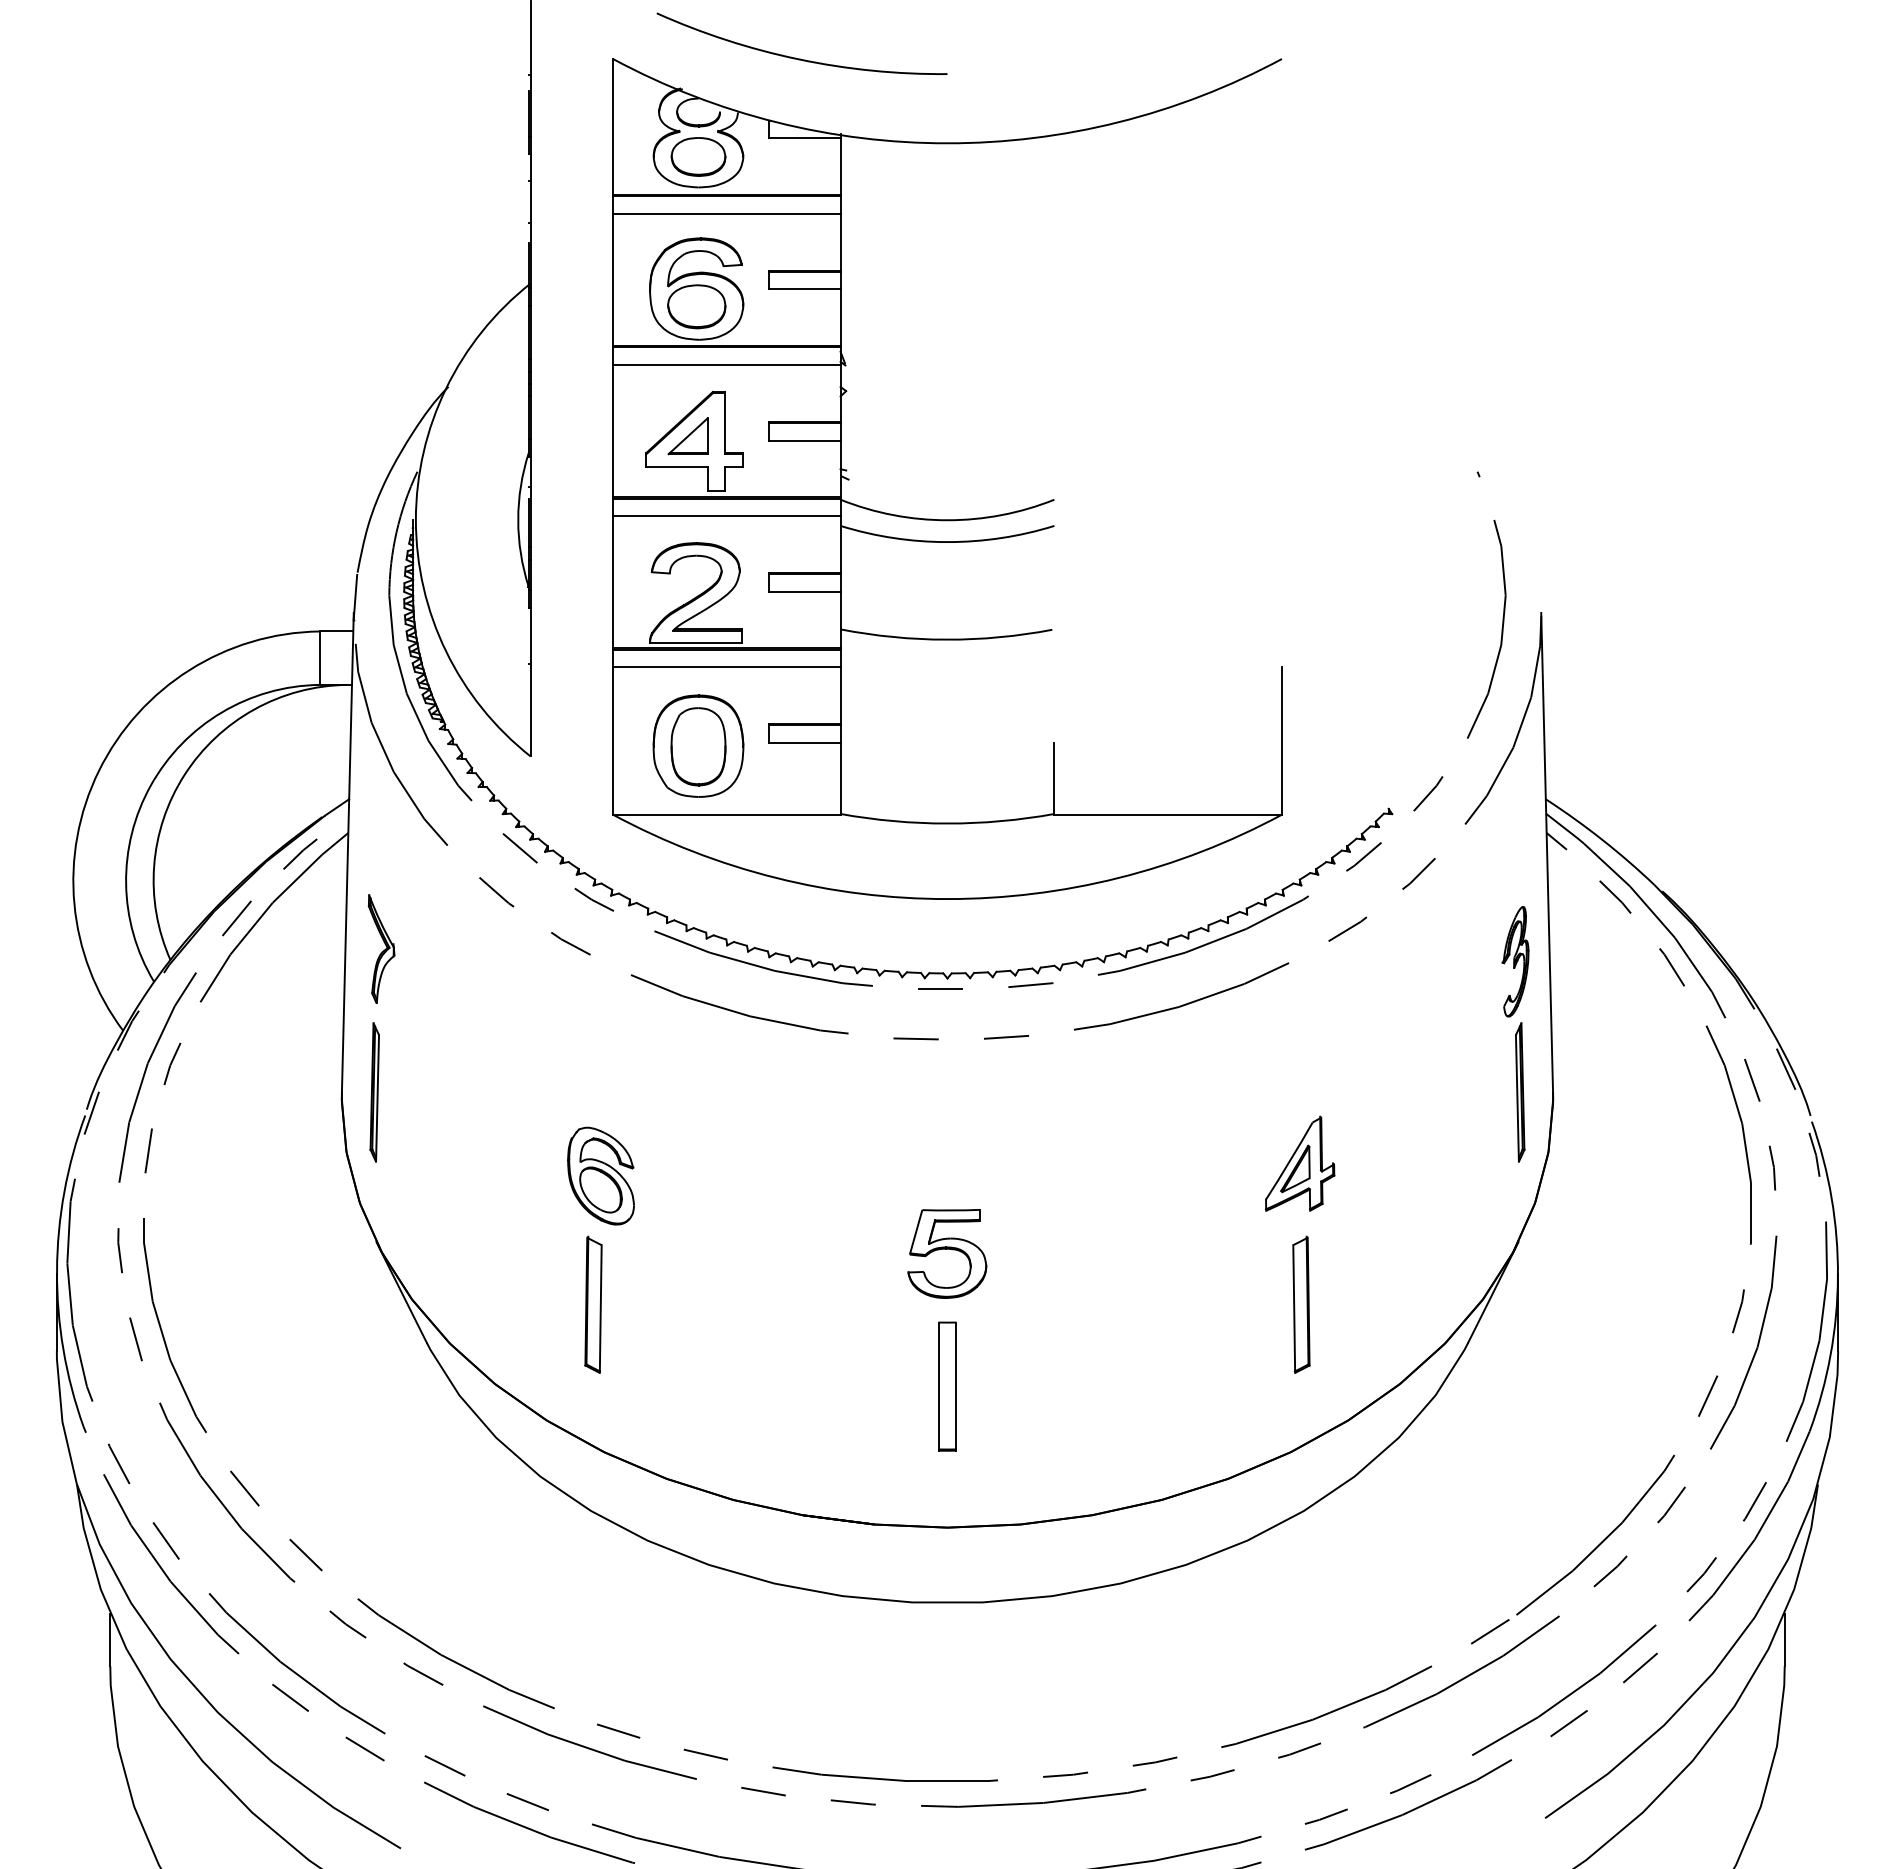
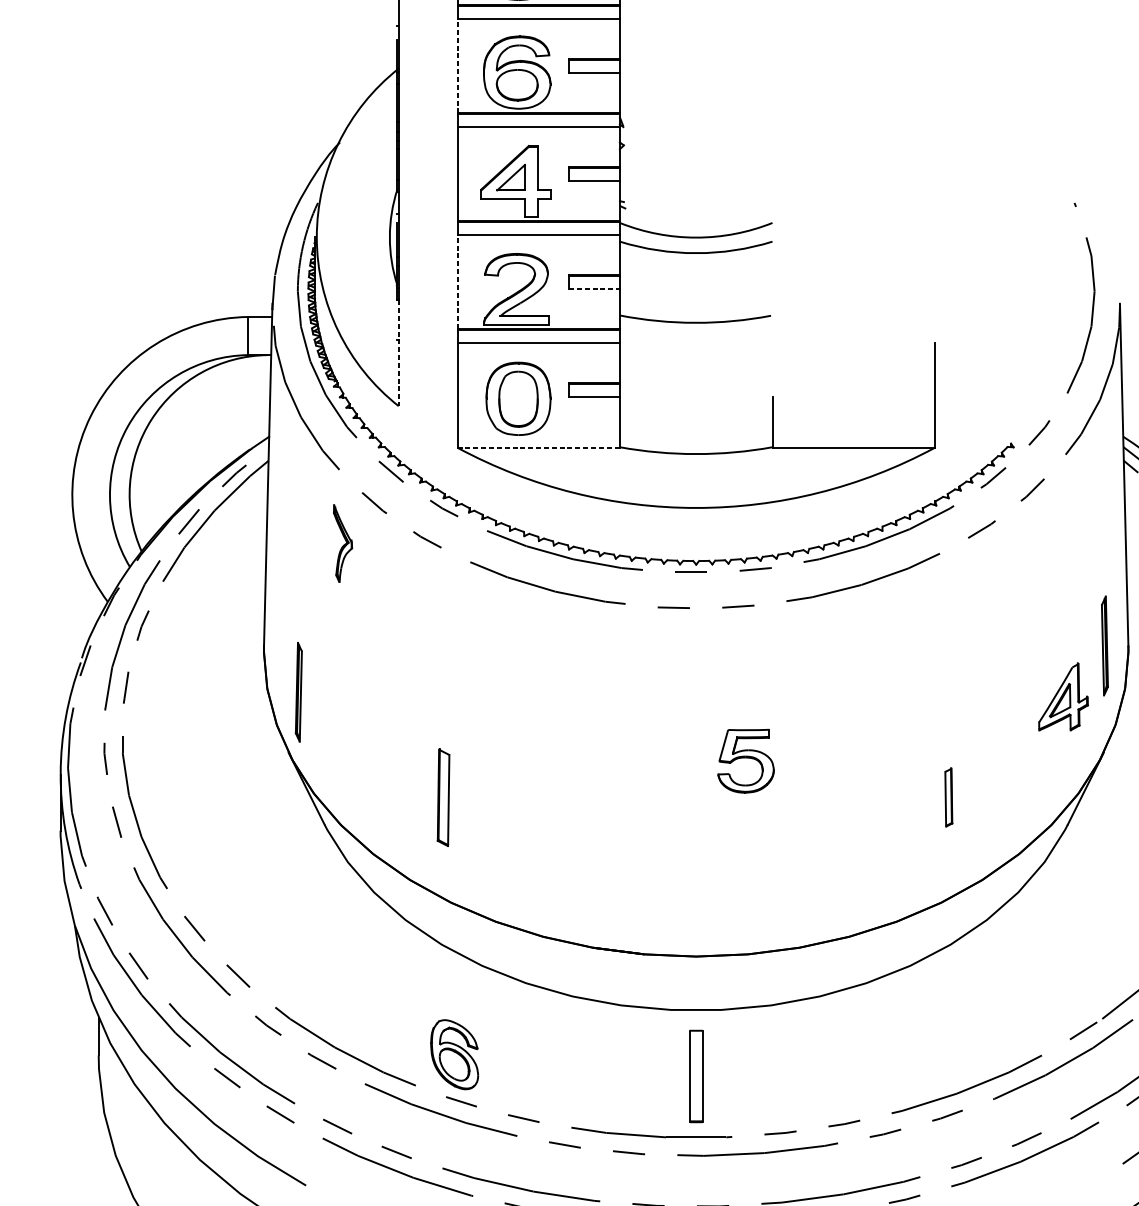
line: (613, 279) -> (457, 65), solid -> dashed
line: (613, 581) -> (457, 281), solid -> dashed
line: (805, 591) -> (594, 288), solid -> dashed
line: (530, 682) -> (398, 353), solid -> dashed
line: (726, 814) -> (538, 447), solid -> dashed
part: (381, 948) -> (342, 543), moved
part: (1515, 961) -> (1101, 552), removed
part: (374, 1092) -> (298, 692), moved
part: (1300, 1163) -> (1063, 696), moved
part: (600, 1175) -> (454, 1054), moved
part: (947, 1253) -> (746, 760), moved
part: (1301, 1304) -> (948, 797), size x0.6
part: (947, 1386) -> (696, 1076), moved

